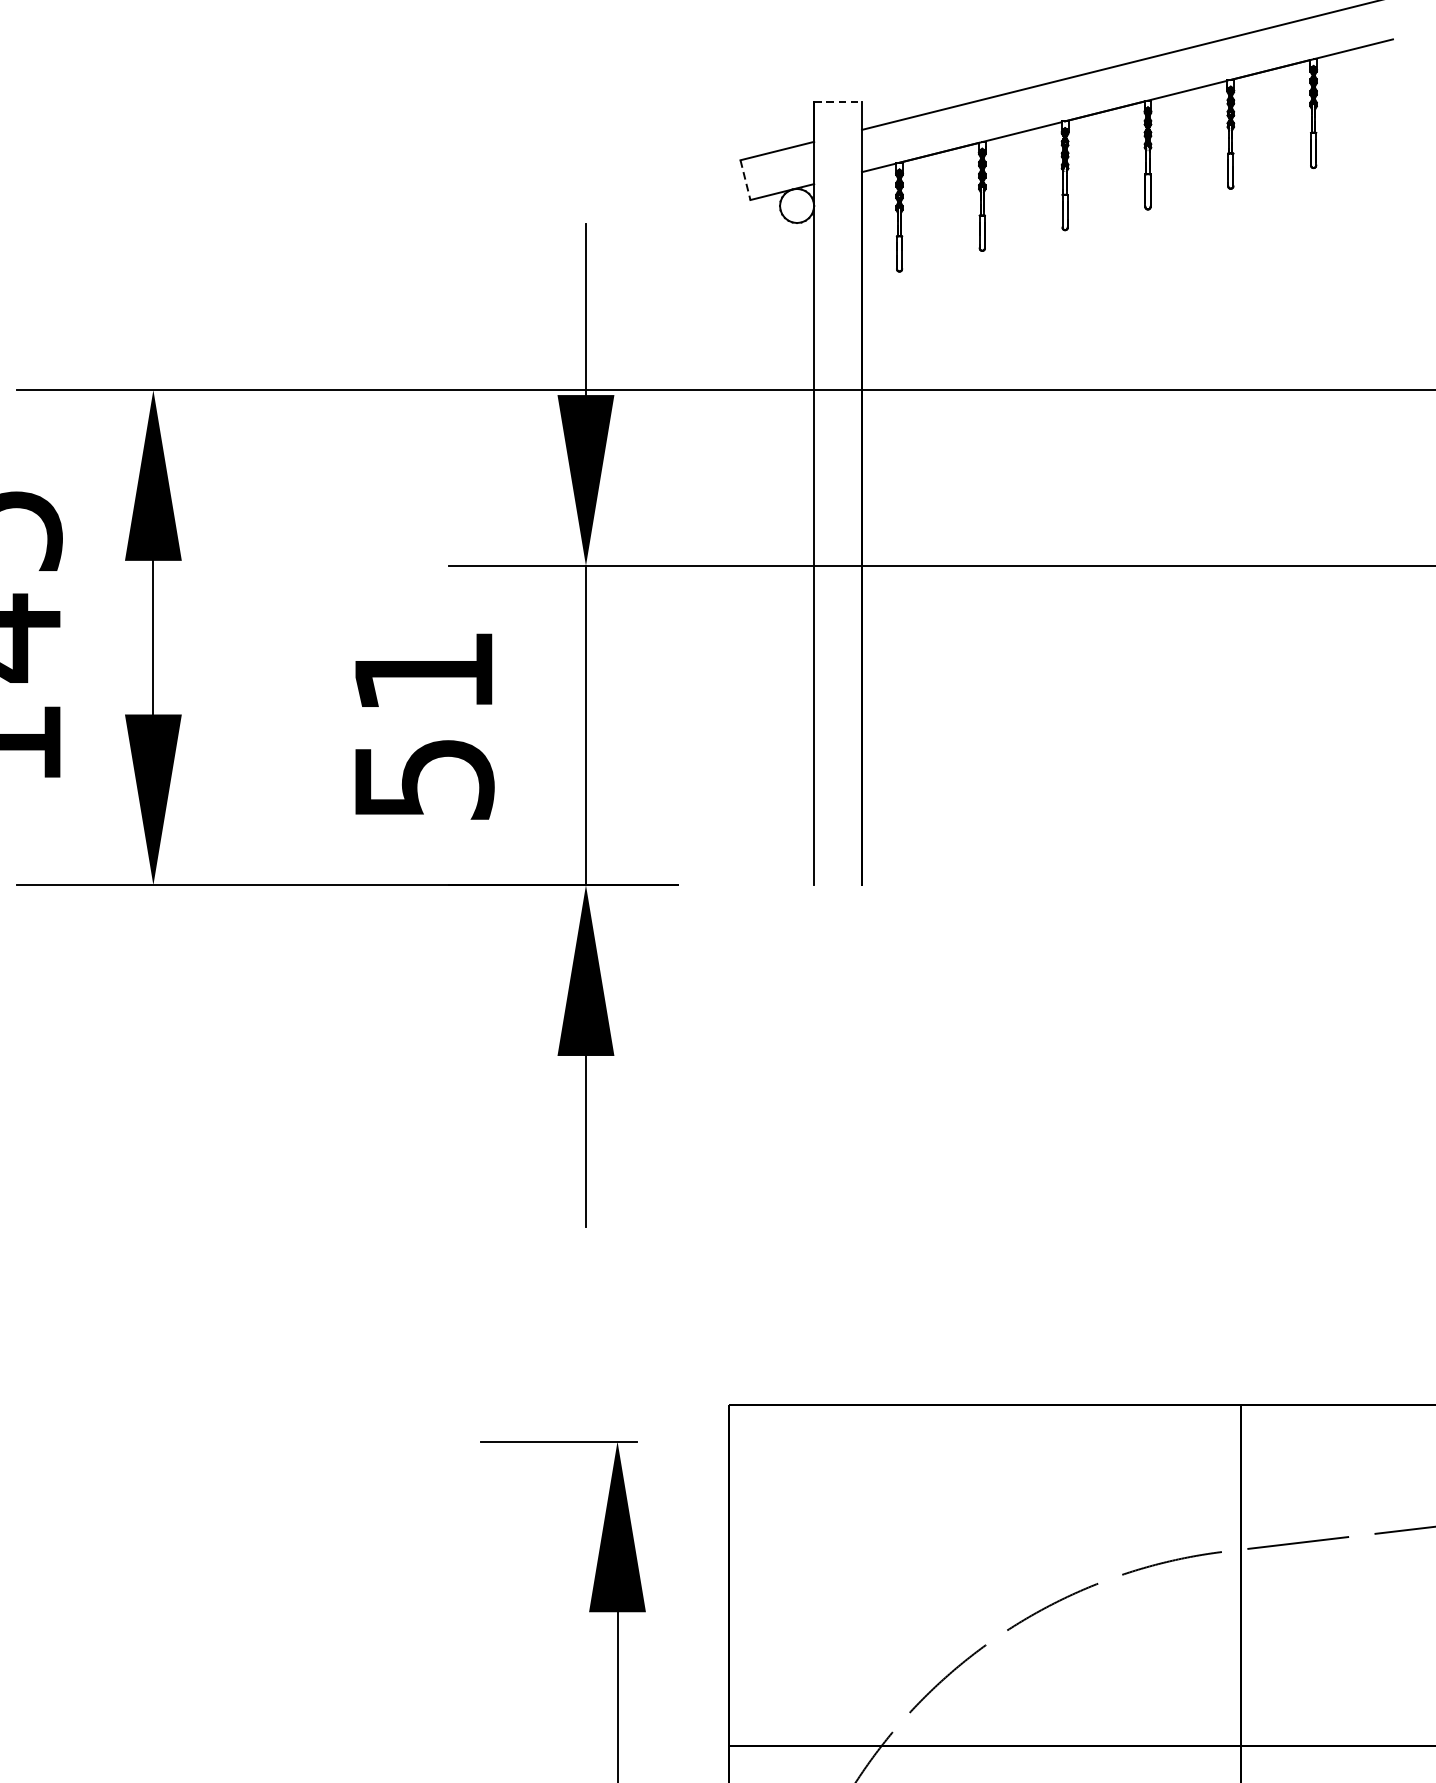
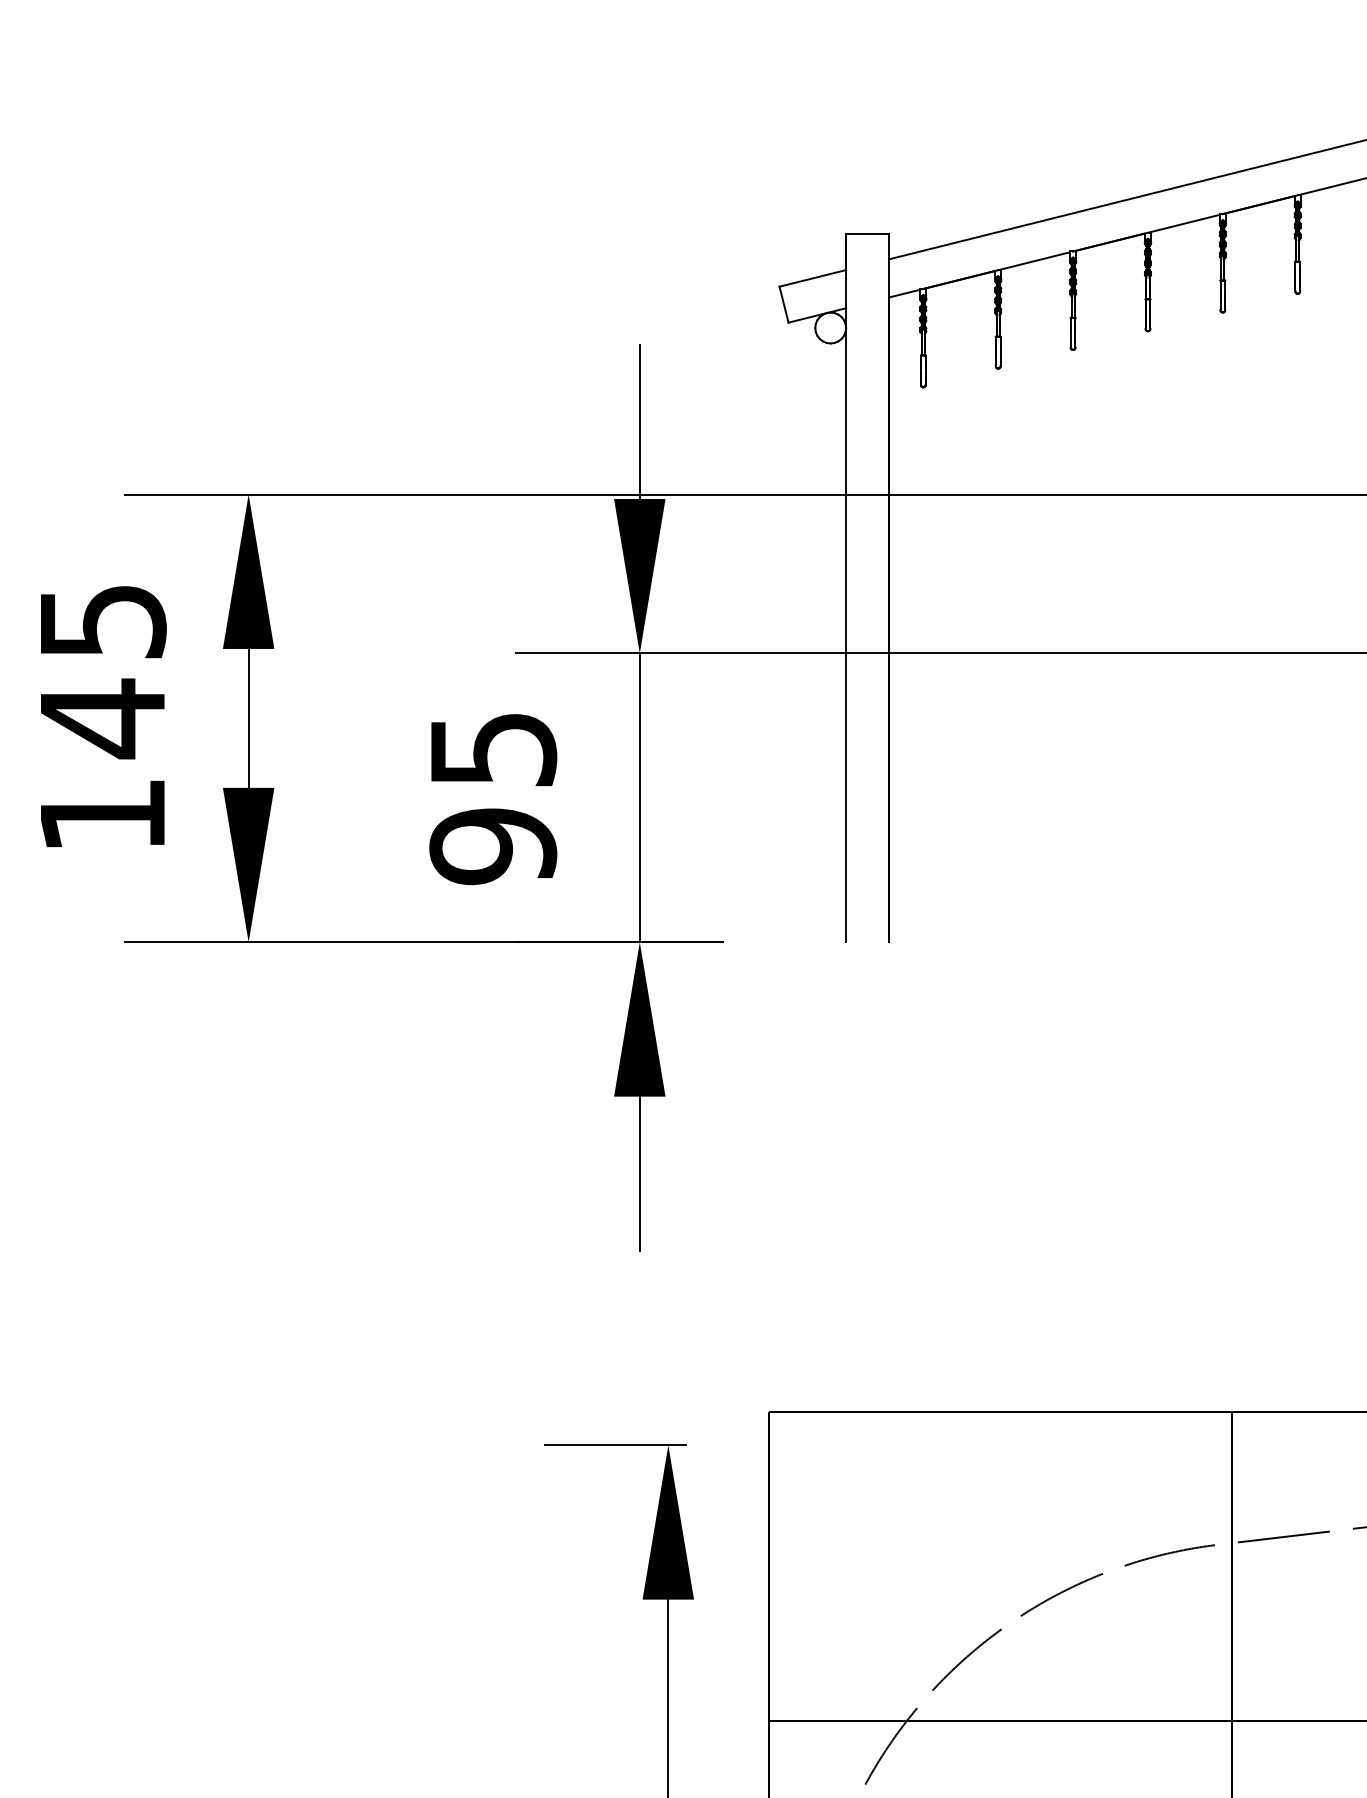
line: (837, 101) -> (867, 233), dashed -> solid
line: (745, 179) -> (784, 304), dashed -> solid
text: (424, 727) -> (493, 799), 51 -> 95

